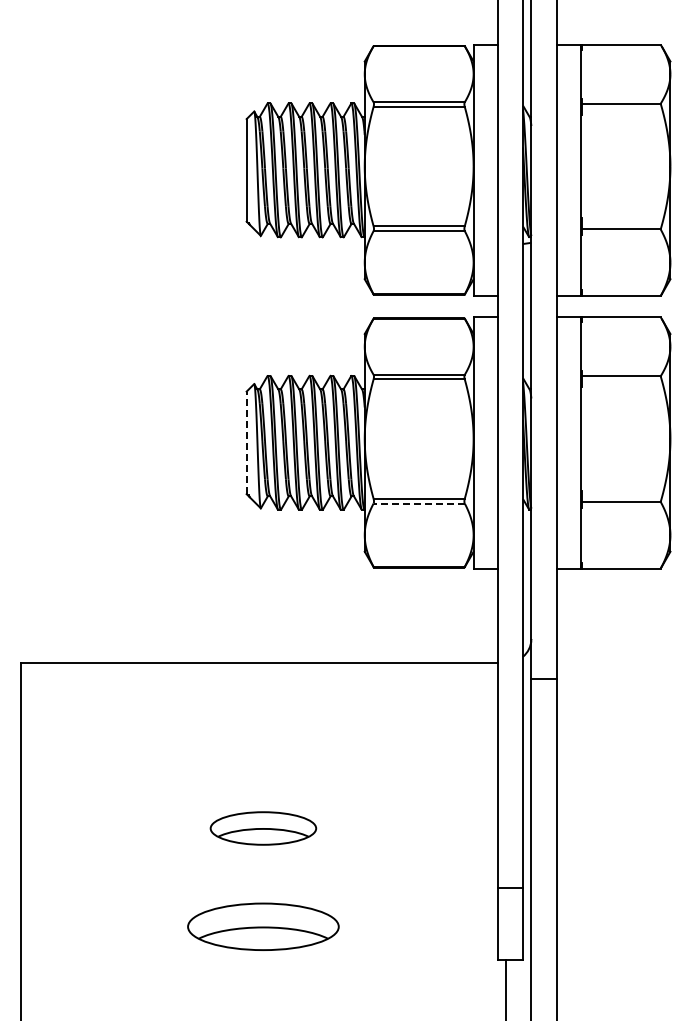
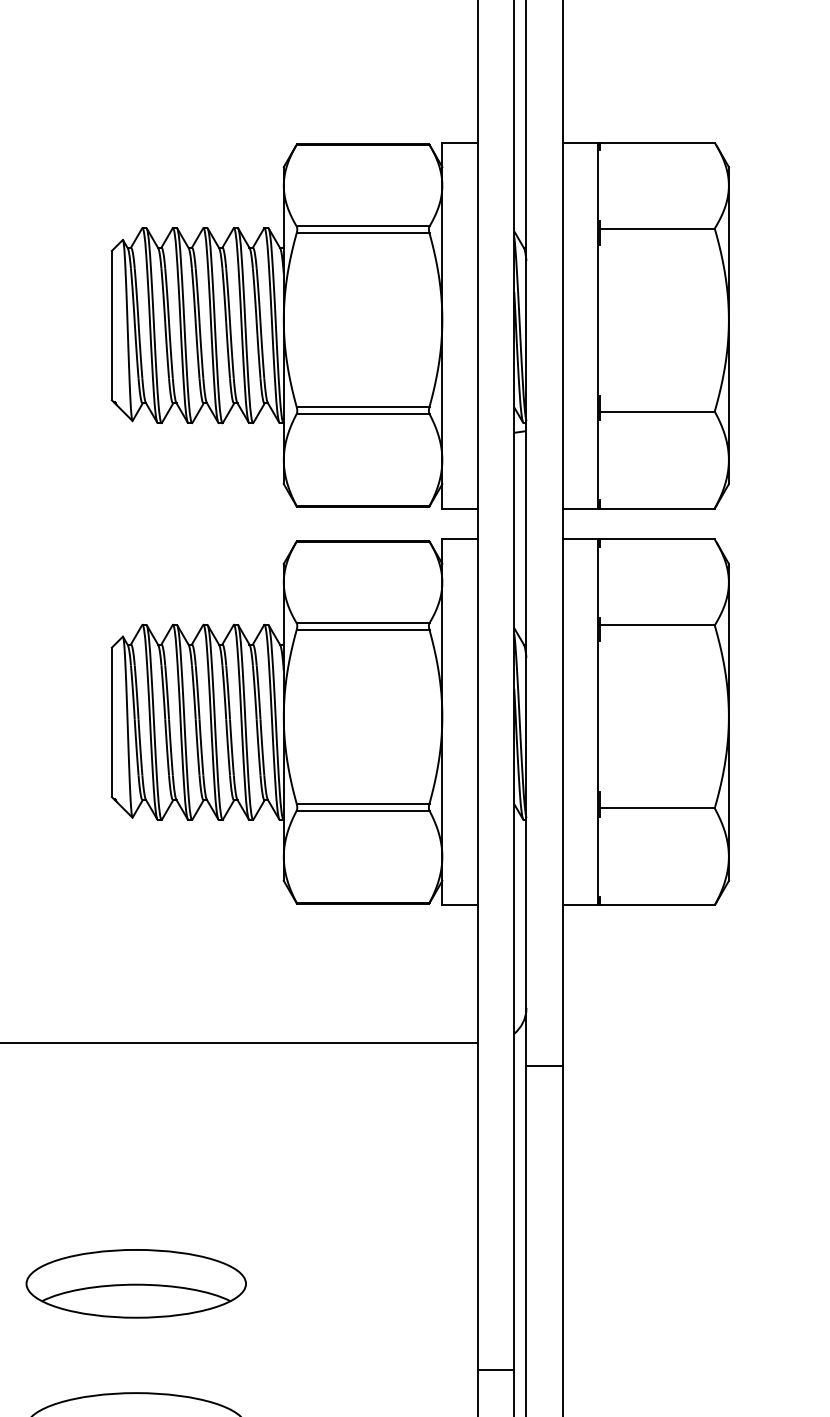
line: (246, 442) -> (111, 721), dashed -> solid
line: (419, 503) -> (363, 810), dashed -> solid
part: (263, 828) -> (136, 1283), size x1.43

